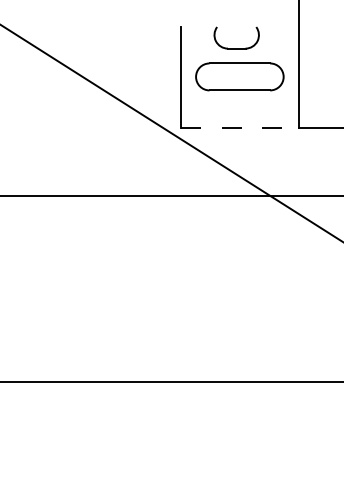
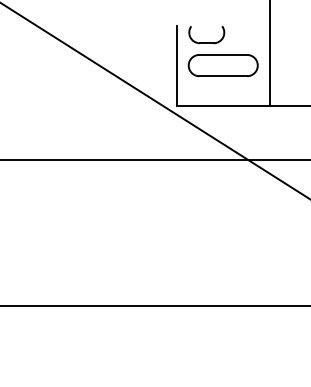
part: (236, 47) -> (206, 42), moved
line: (240, 127) -> (223, 105), dashed -> solid

